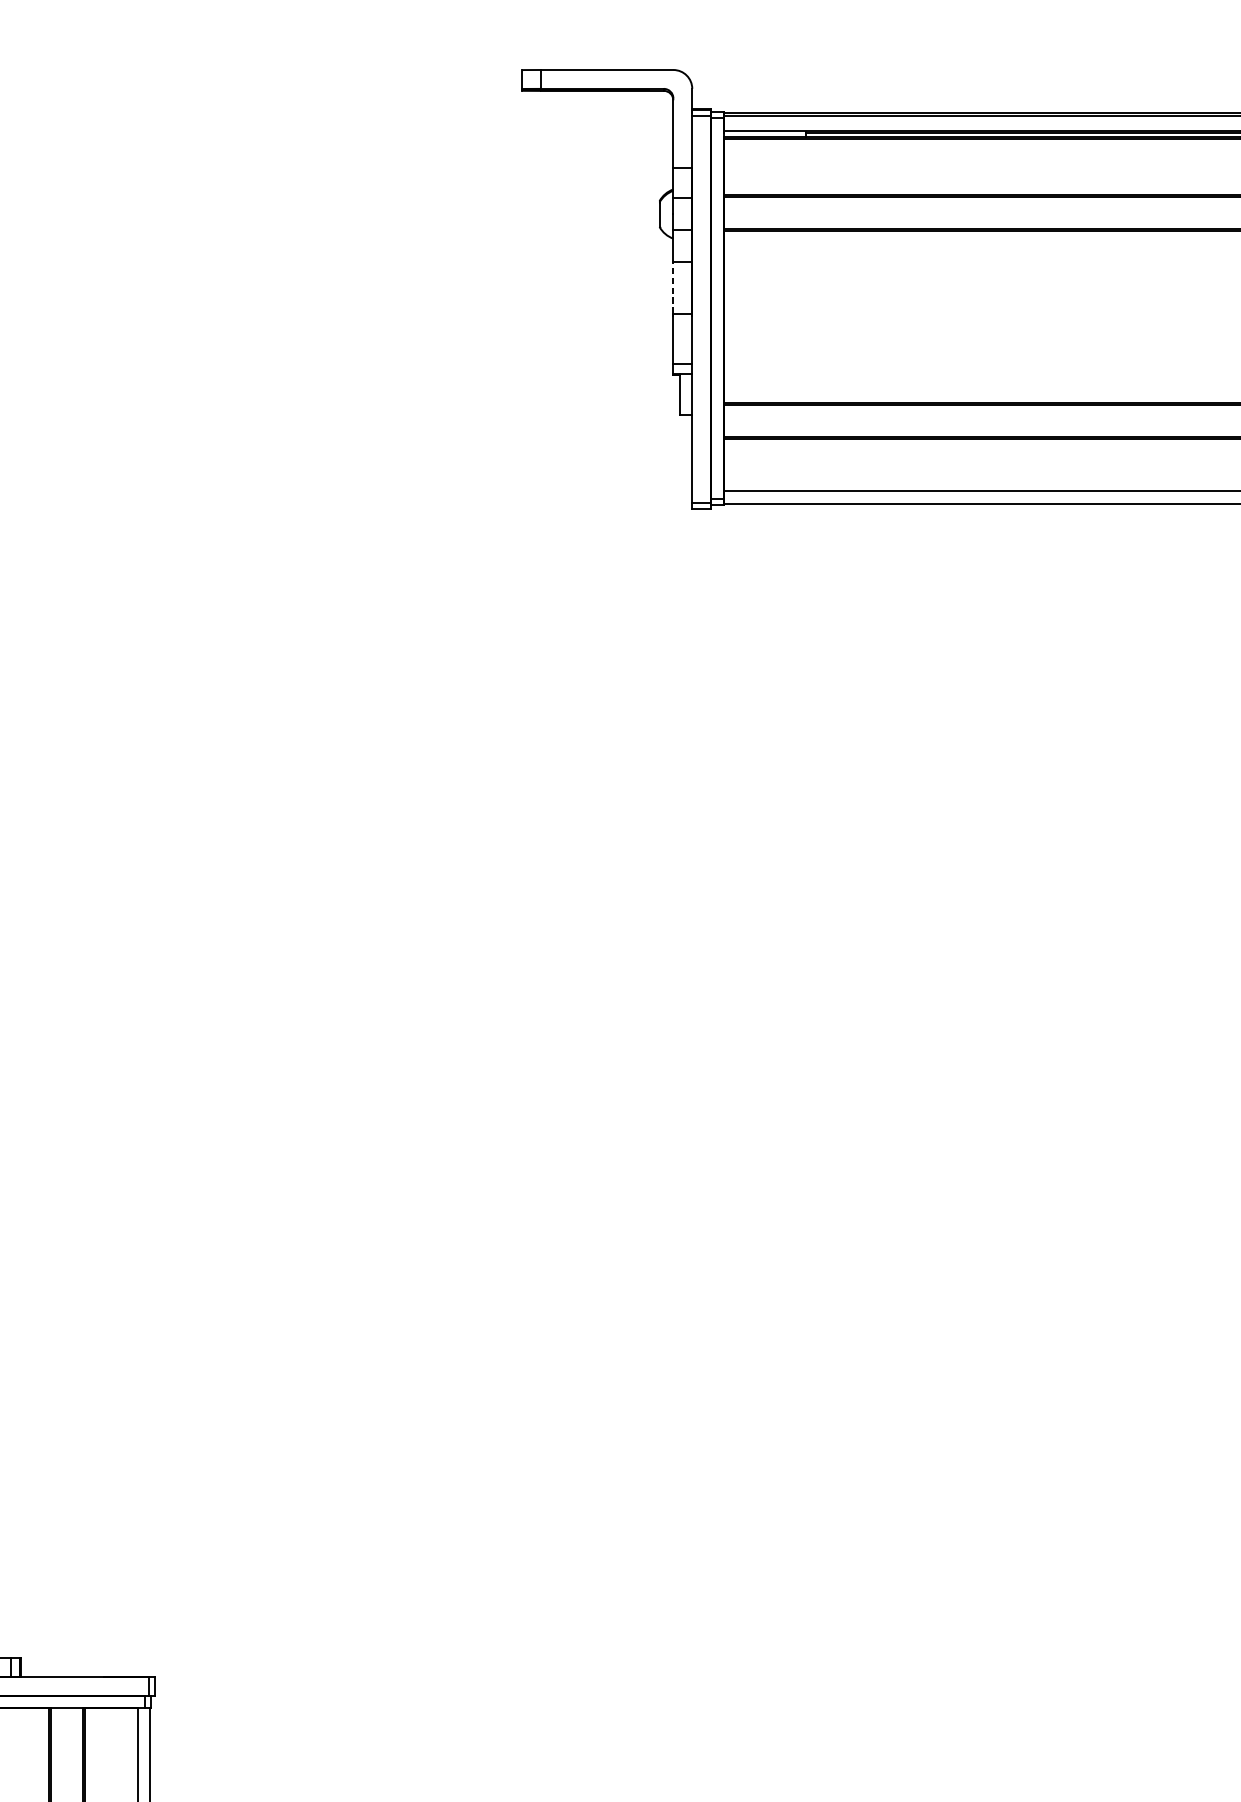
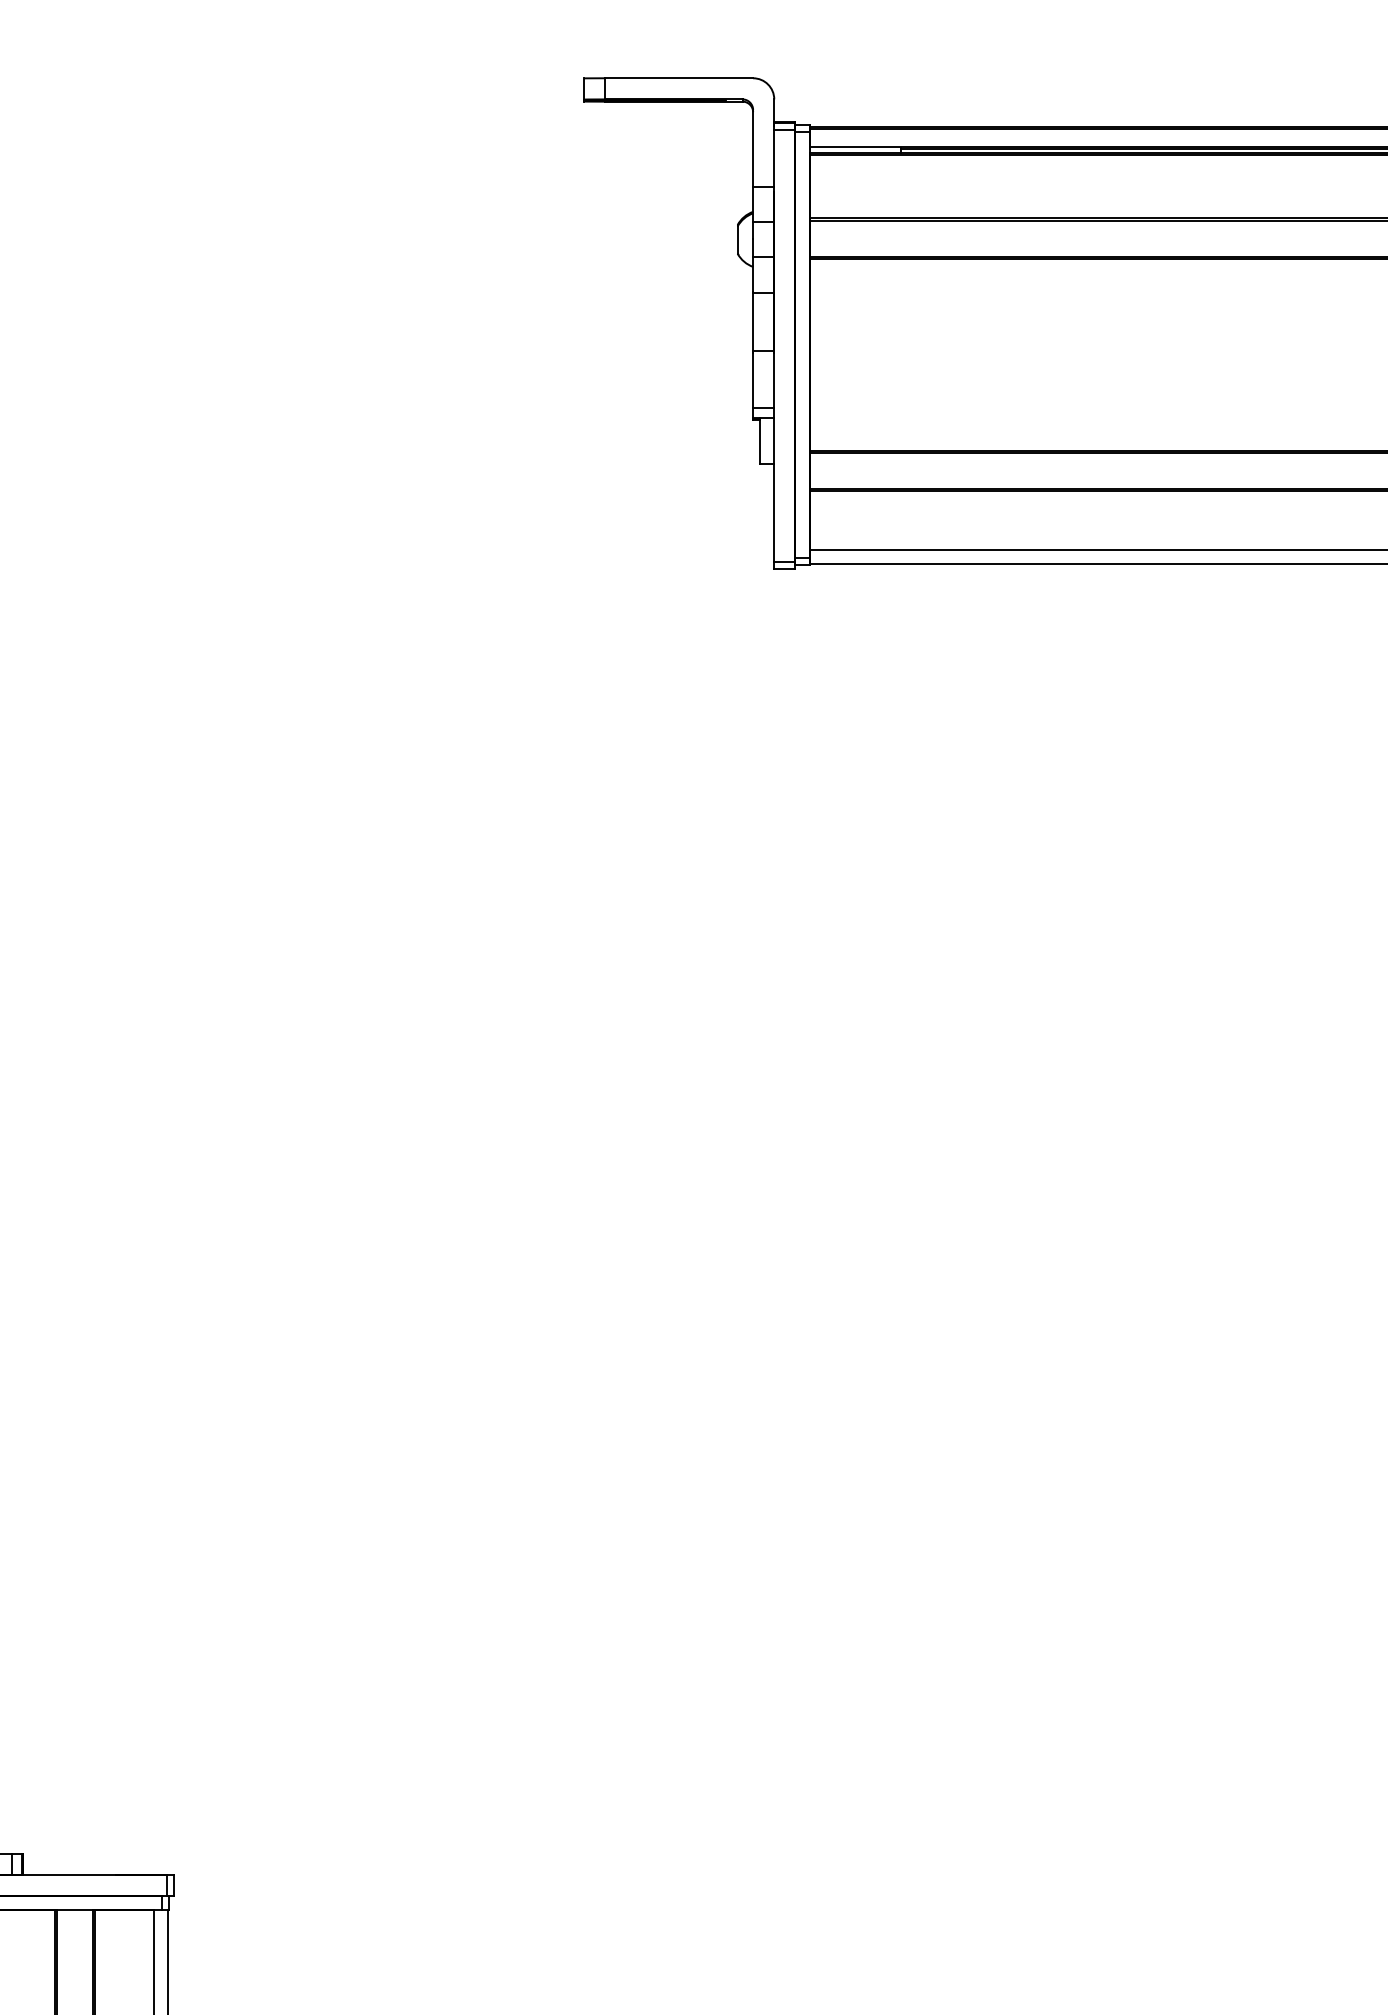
line: (673, 287) -> (753, 321), dashed -> solid

